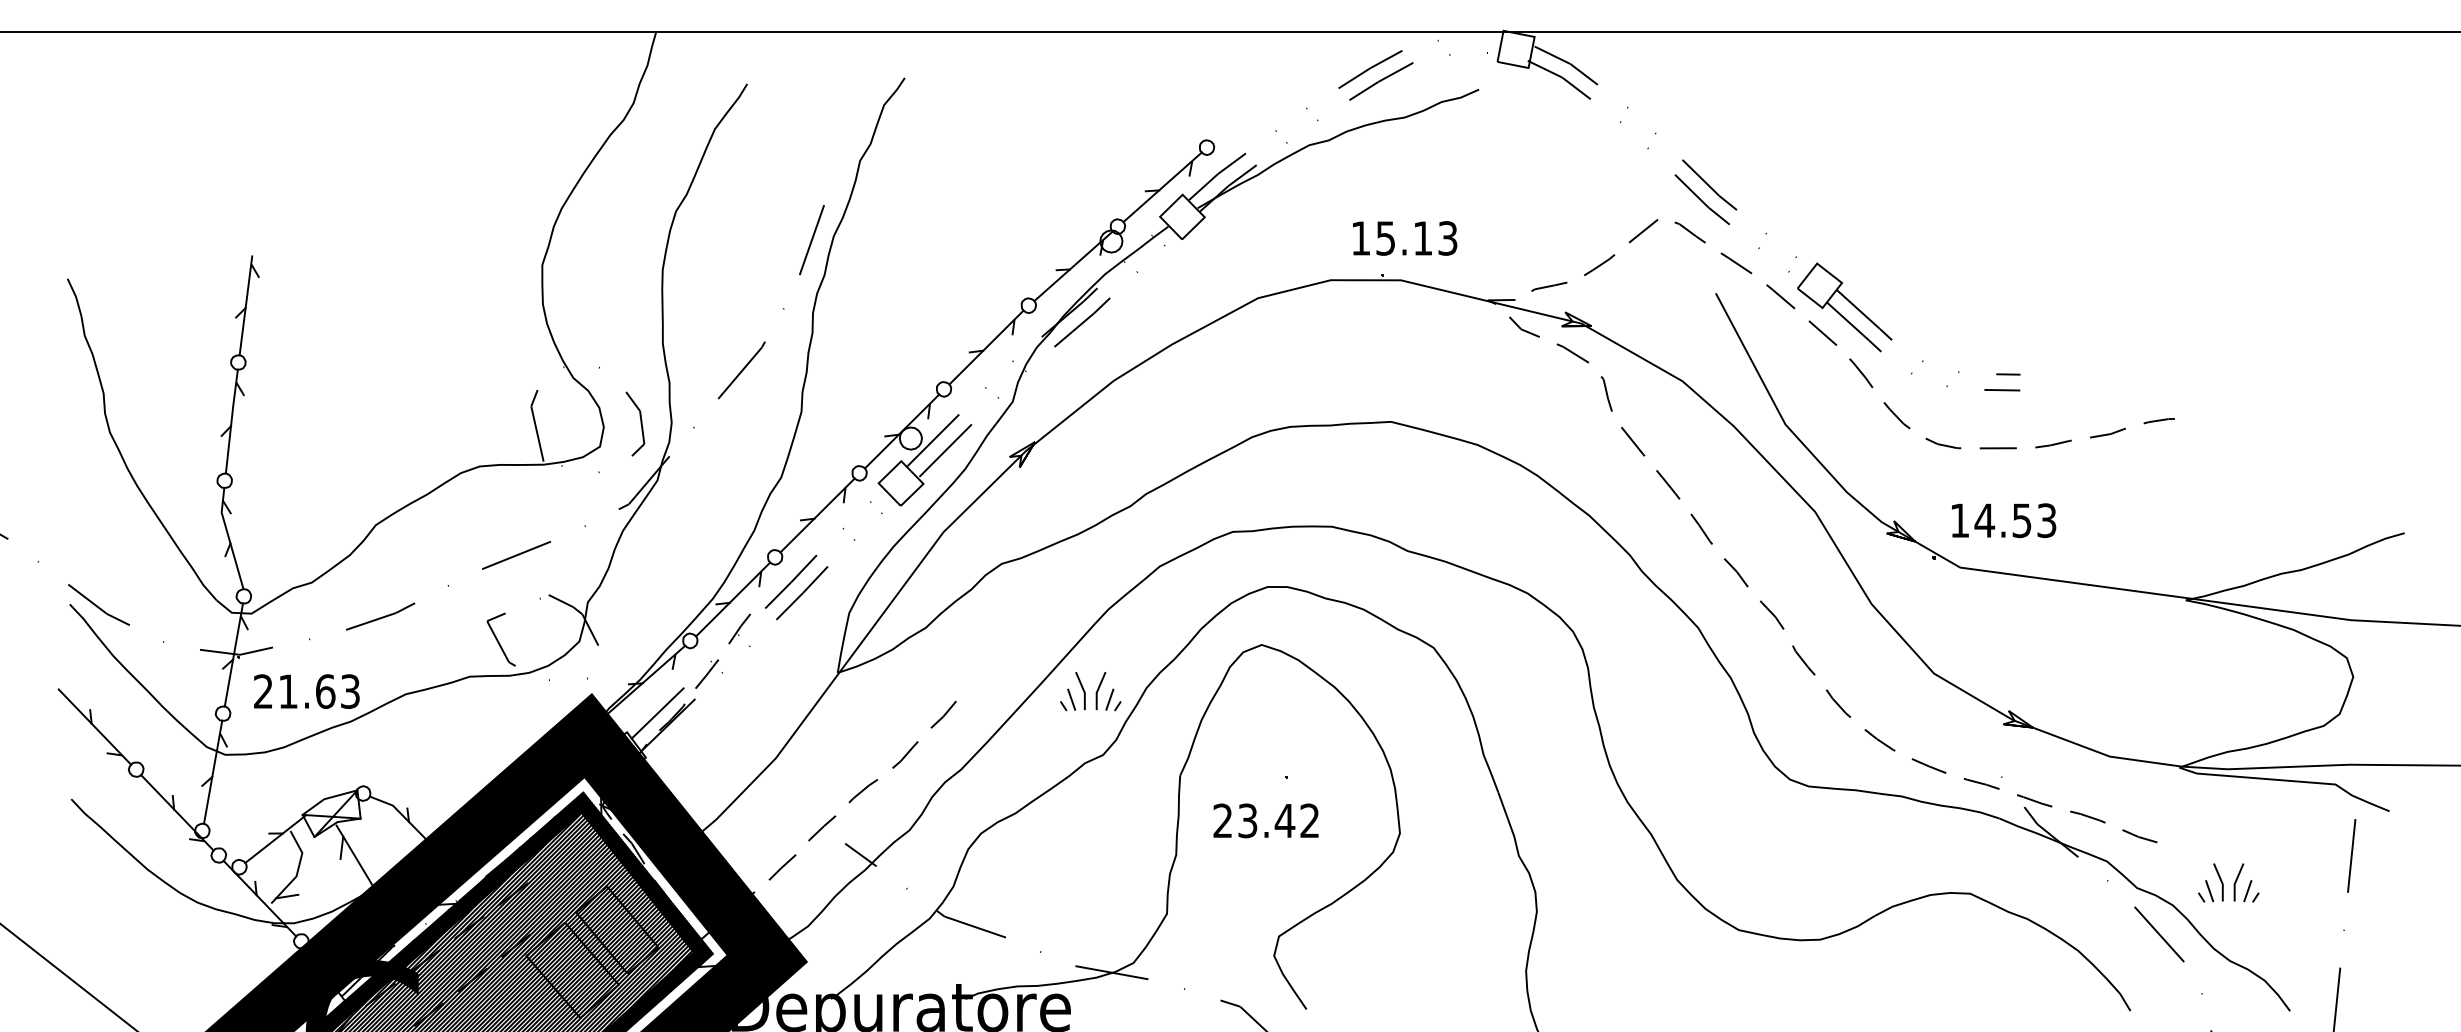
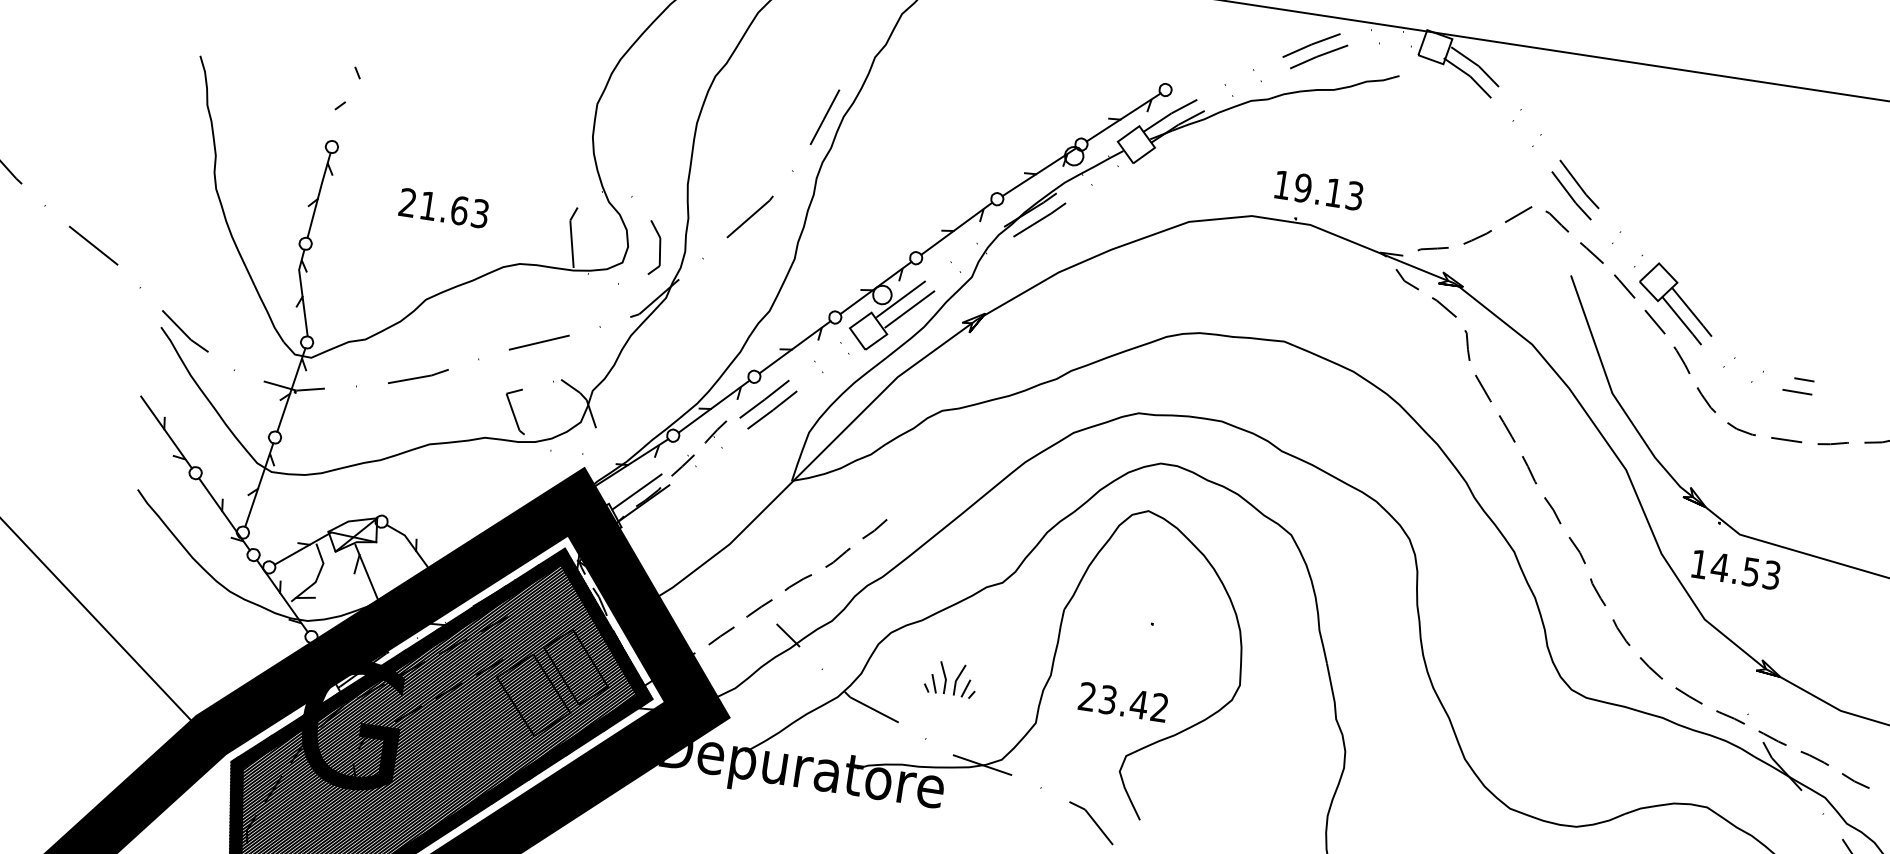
text: (1385, 238) -> (1302, 188), 15.13 -> 19.13
line: (245, 305) -> (345, 100), removed
text: (2004, 520) -> (1736, 569), moved
text: (306, 691) -> (443, 208), moved
part: (1090, 691) -> (950, 679), moved
text: (1265, 820) -> (1122, 701), moved

